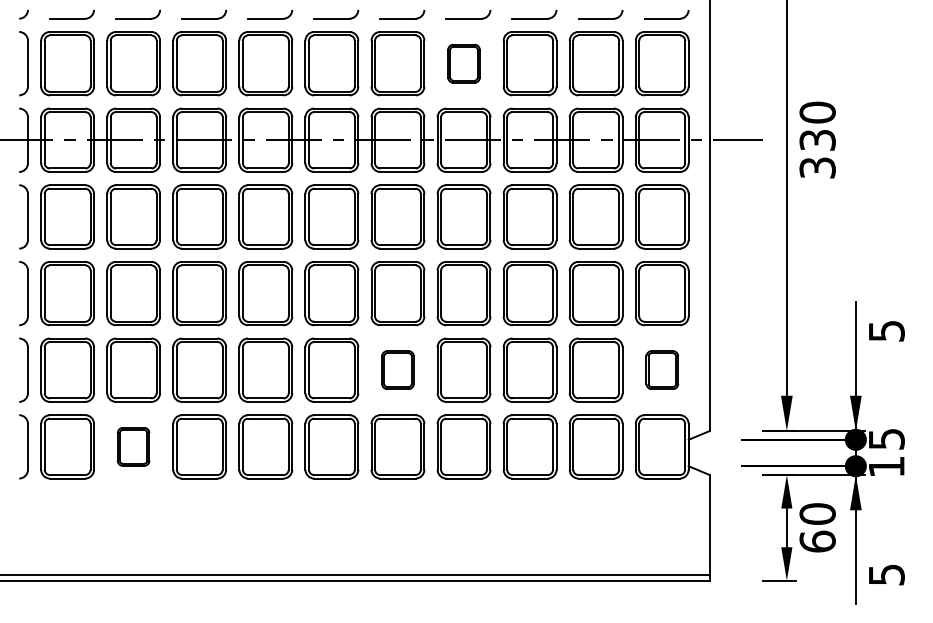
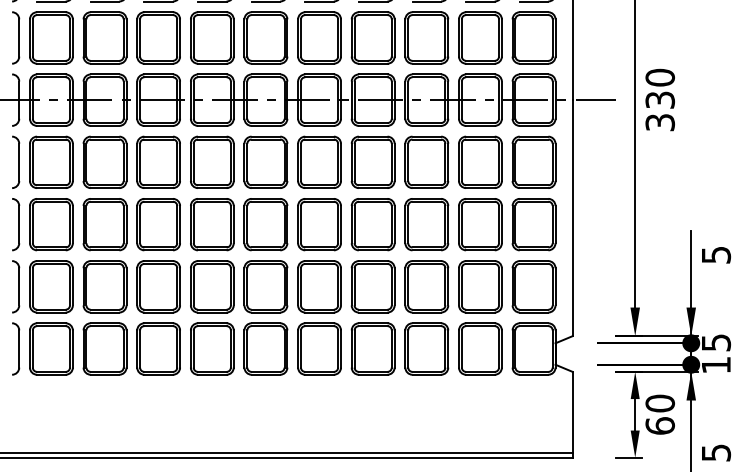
part: (463, 63) -> (372, 37), size x1.67
part: (397, 369) -> (319, 286), size x1.67
part: (662, 369) -> (534, 286), size x1.67
part: (133, 446) -> (104, 348), size x1.67

